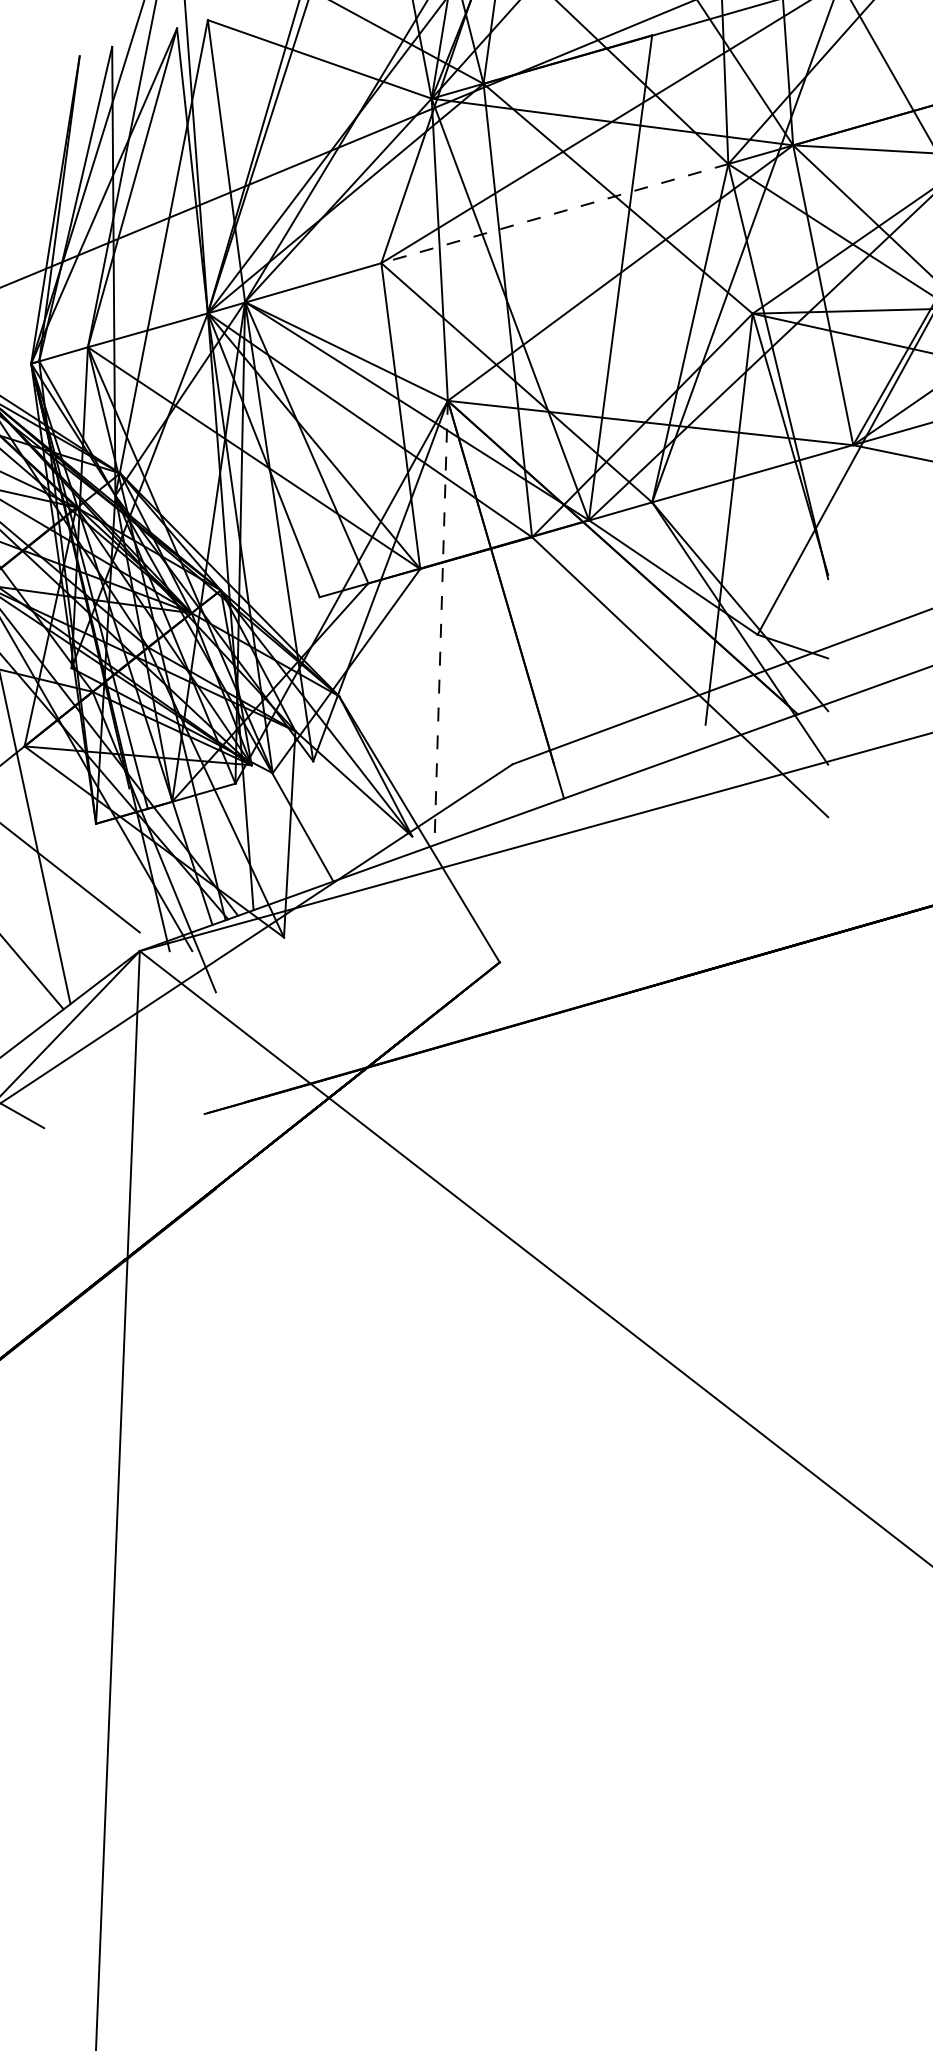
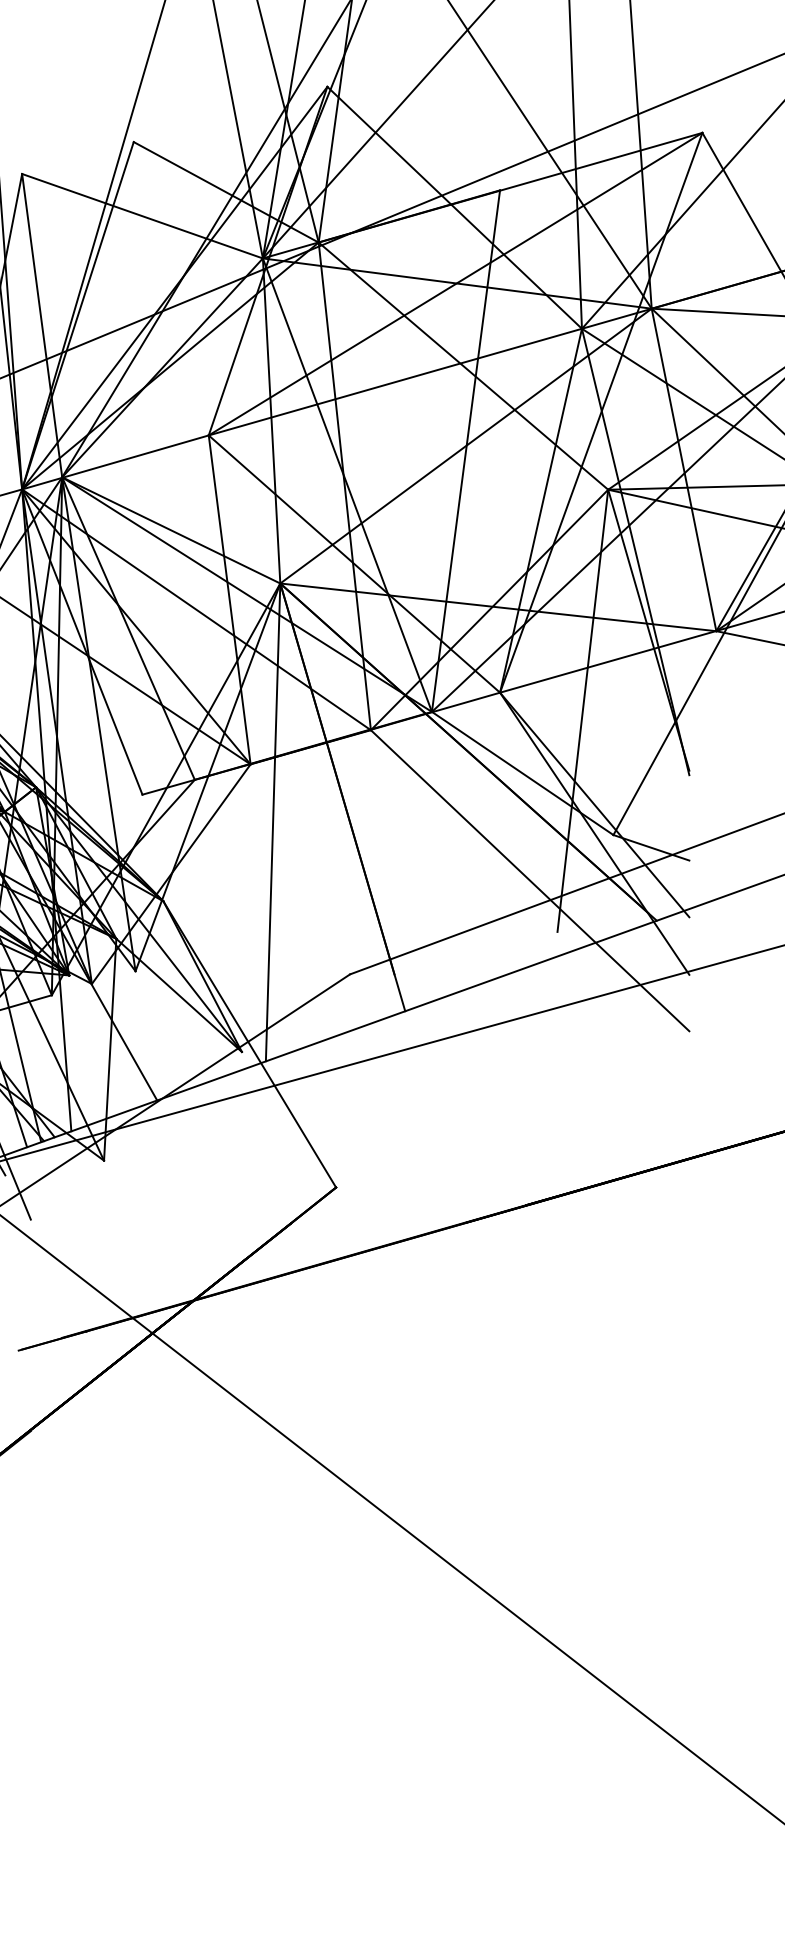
line: (554, 213) -> (394, 381), dashed -> solid
line: (441, 623) -> (273, 822), dashed -> solid

